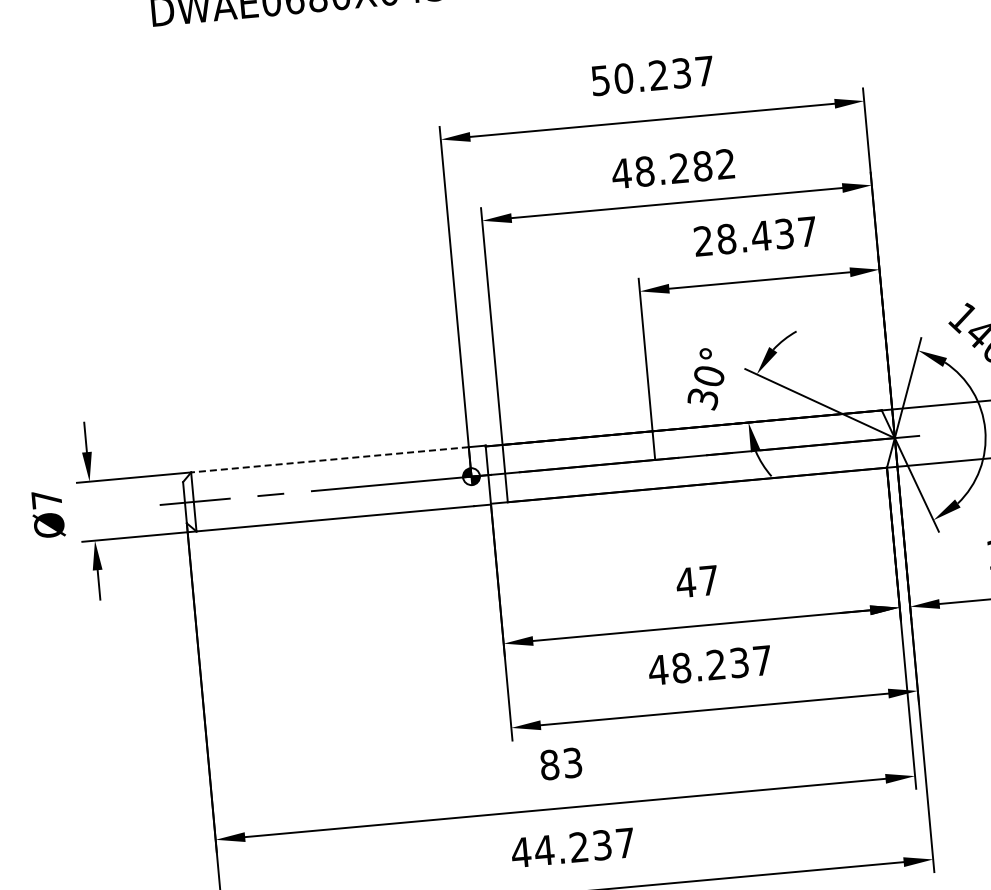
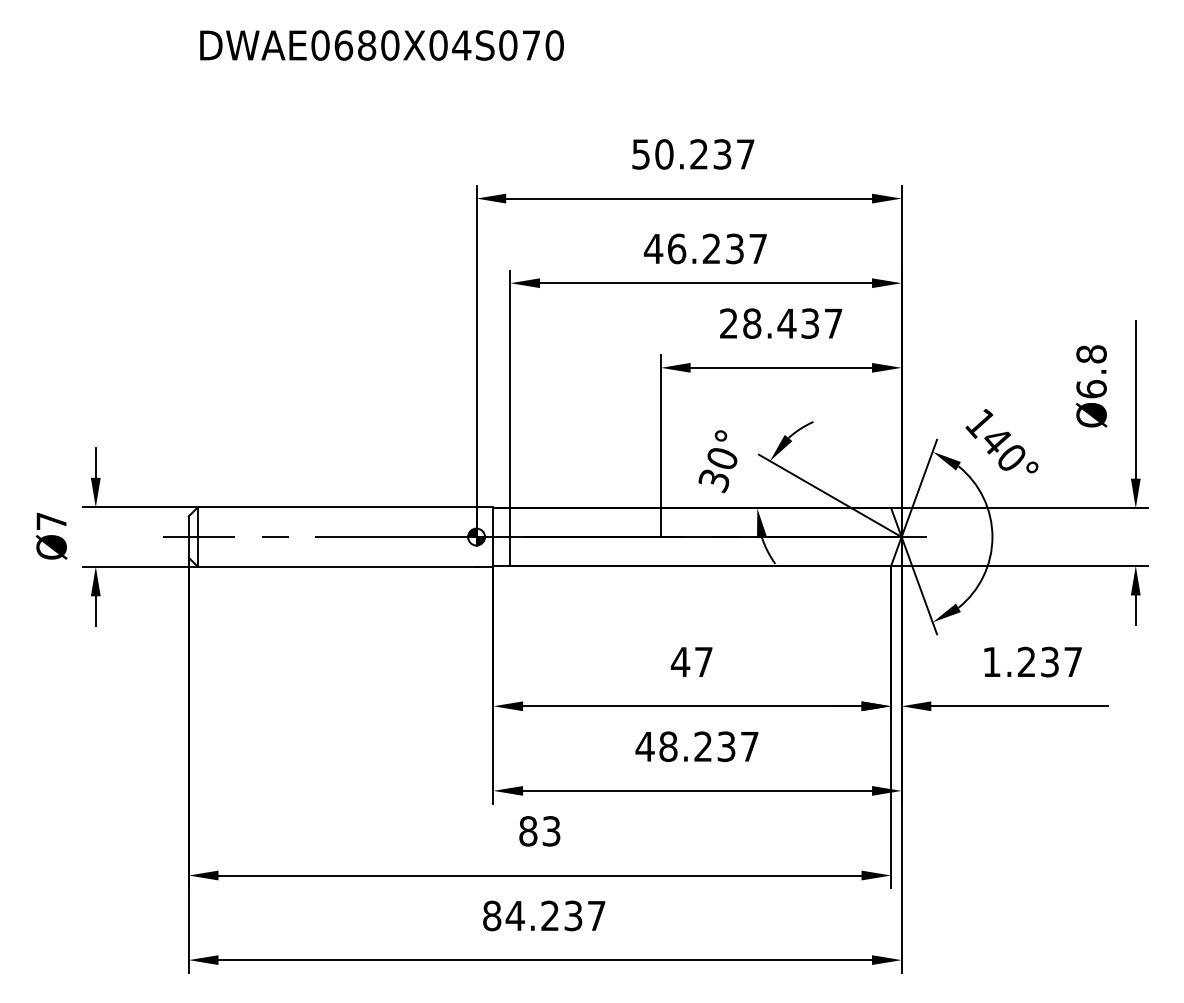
text: (684, 167) -> (716, 248), 48.282 -> 46.237
line: (329, 459) -> (336, 507), dashed -> solid
text: (520, 852) -> (491, 915), 44.237 -> 84.237

